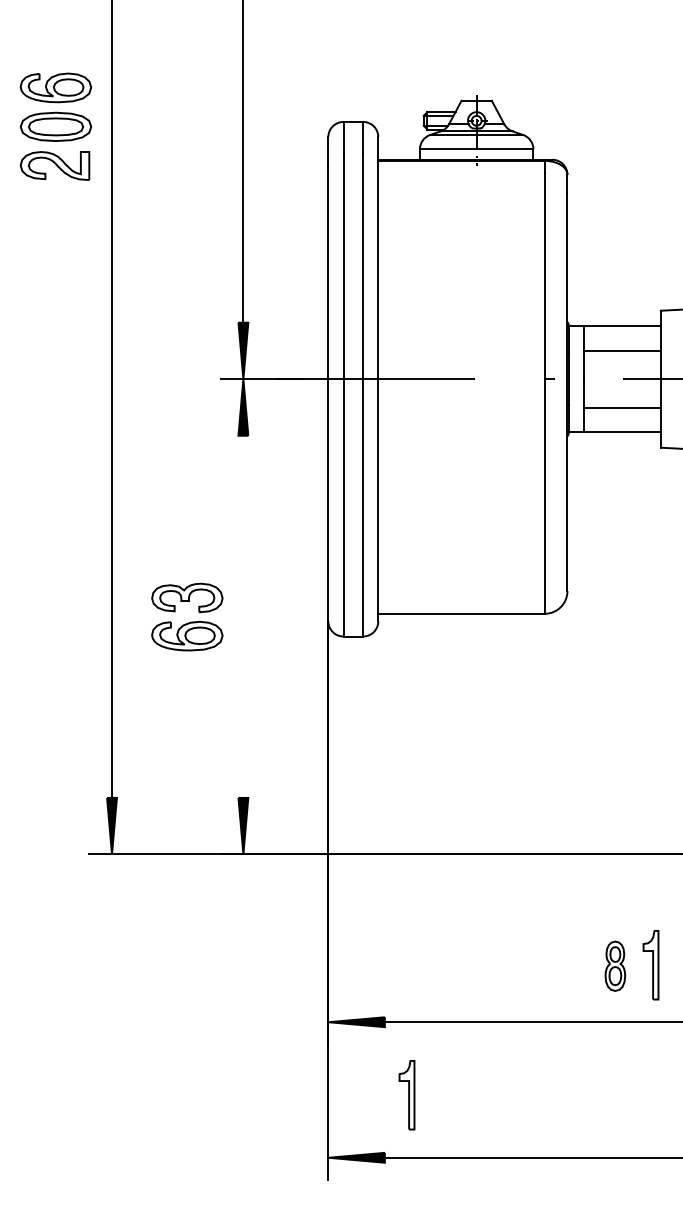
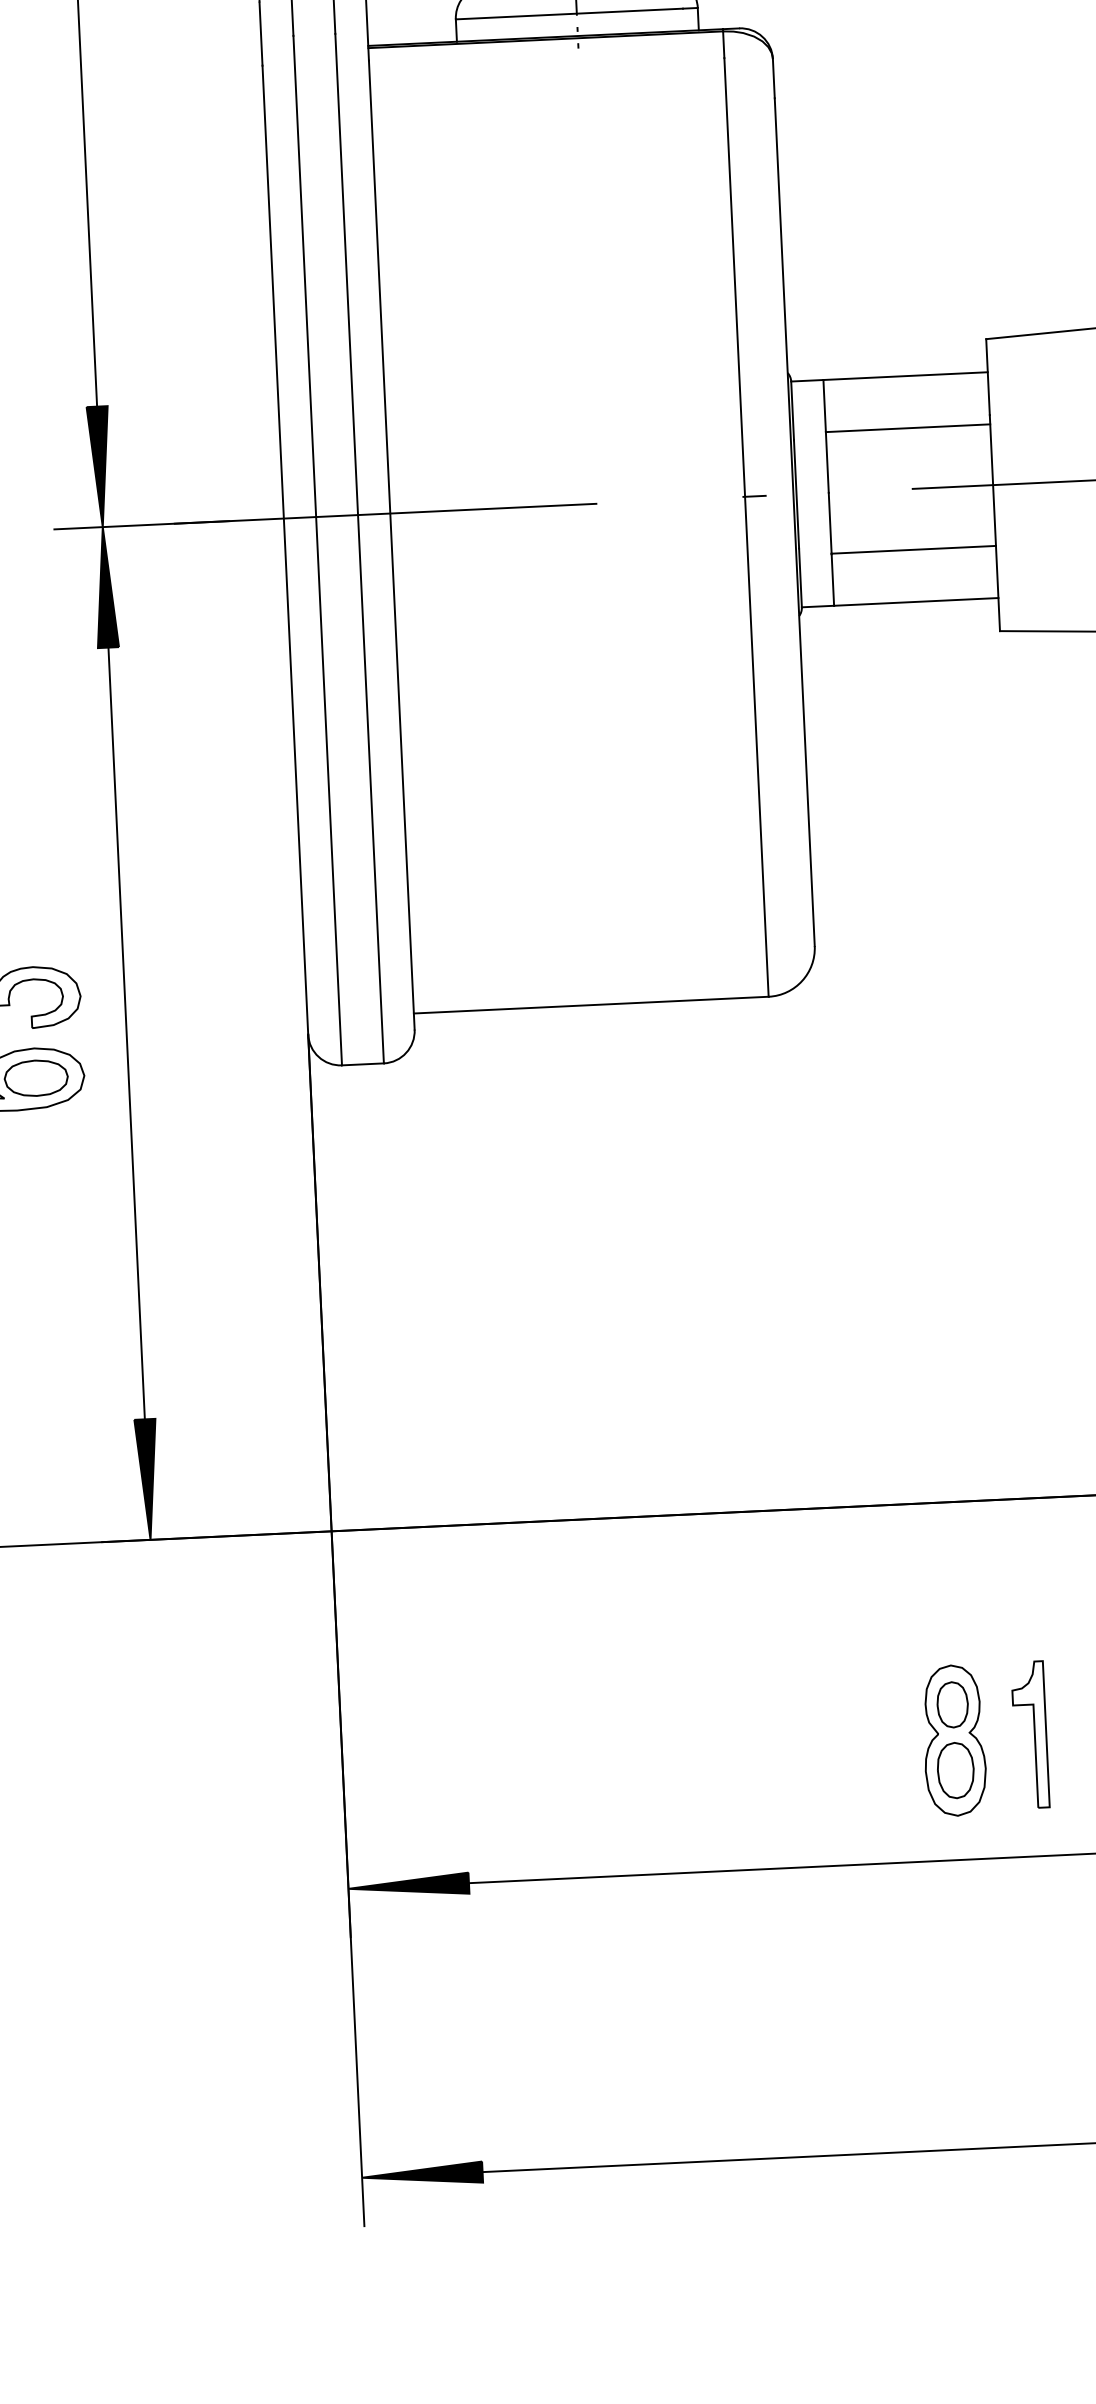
line: (243, 616) -> (126, 1032), added
part: (615, 966) -> (954, 1741), size x1.43
part: (406, 1095) -> (522, 2037), removed

